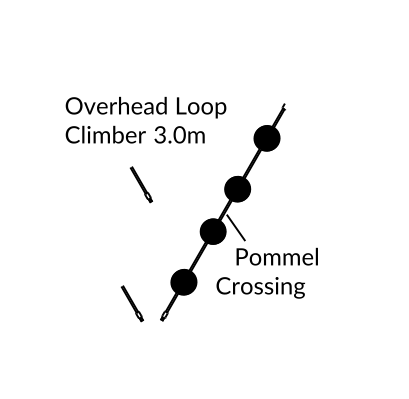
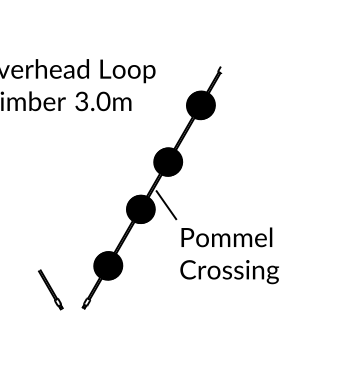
part: (140, 184) -> (59, 156), removed
text: (276, 256) -> (226, 237), moved
text: (260, 287) -> (229, 271), moved

